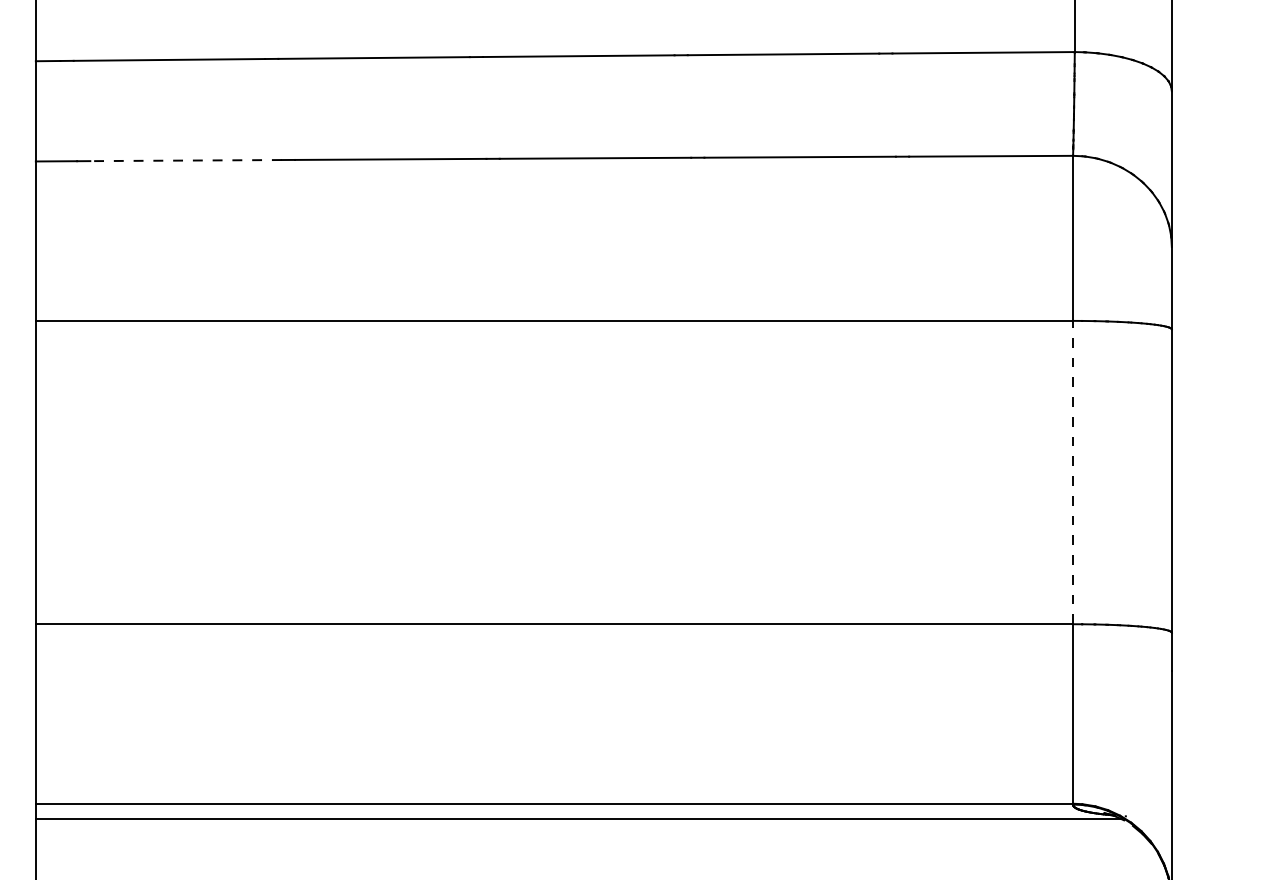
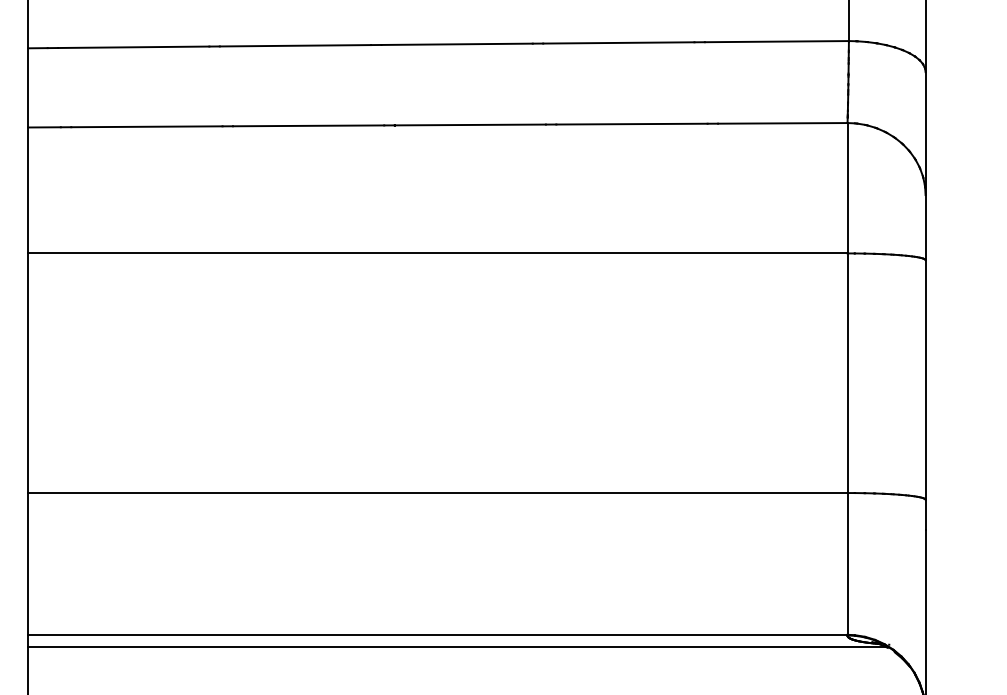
line: (186, 160) -> (147, 126), dashed -> solid
line: (1073, 472) -> (847, 373), dashed -> solid

